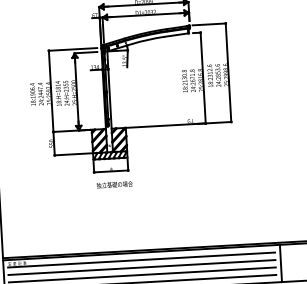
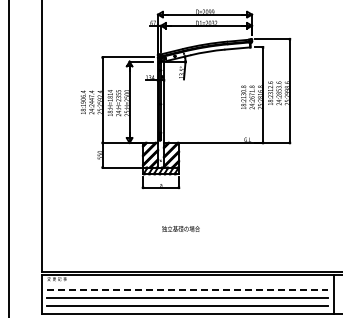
text: (114, 184) -> (180, 228), moved
line: (141, 260) -> (187, 282), removed
line: (141, 267) -> (187, 290), solid -> dashed

